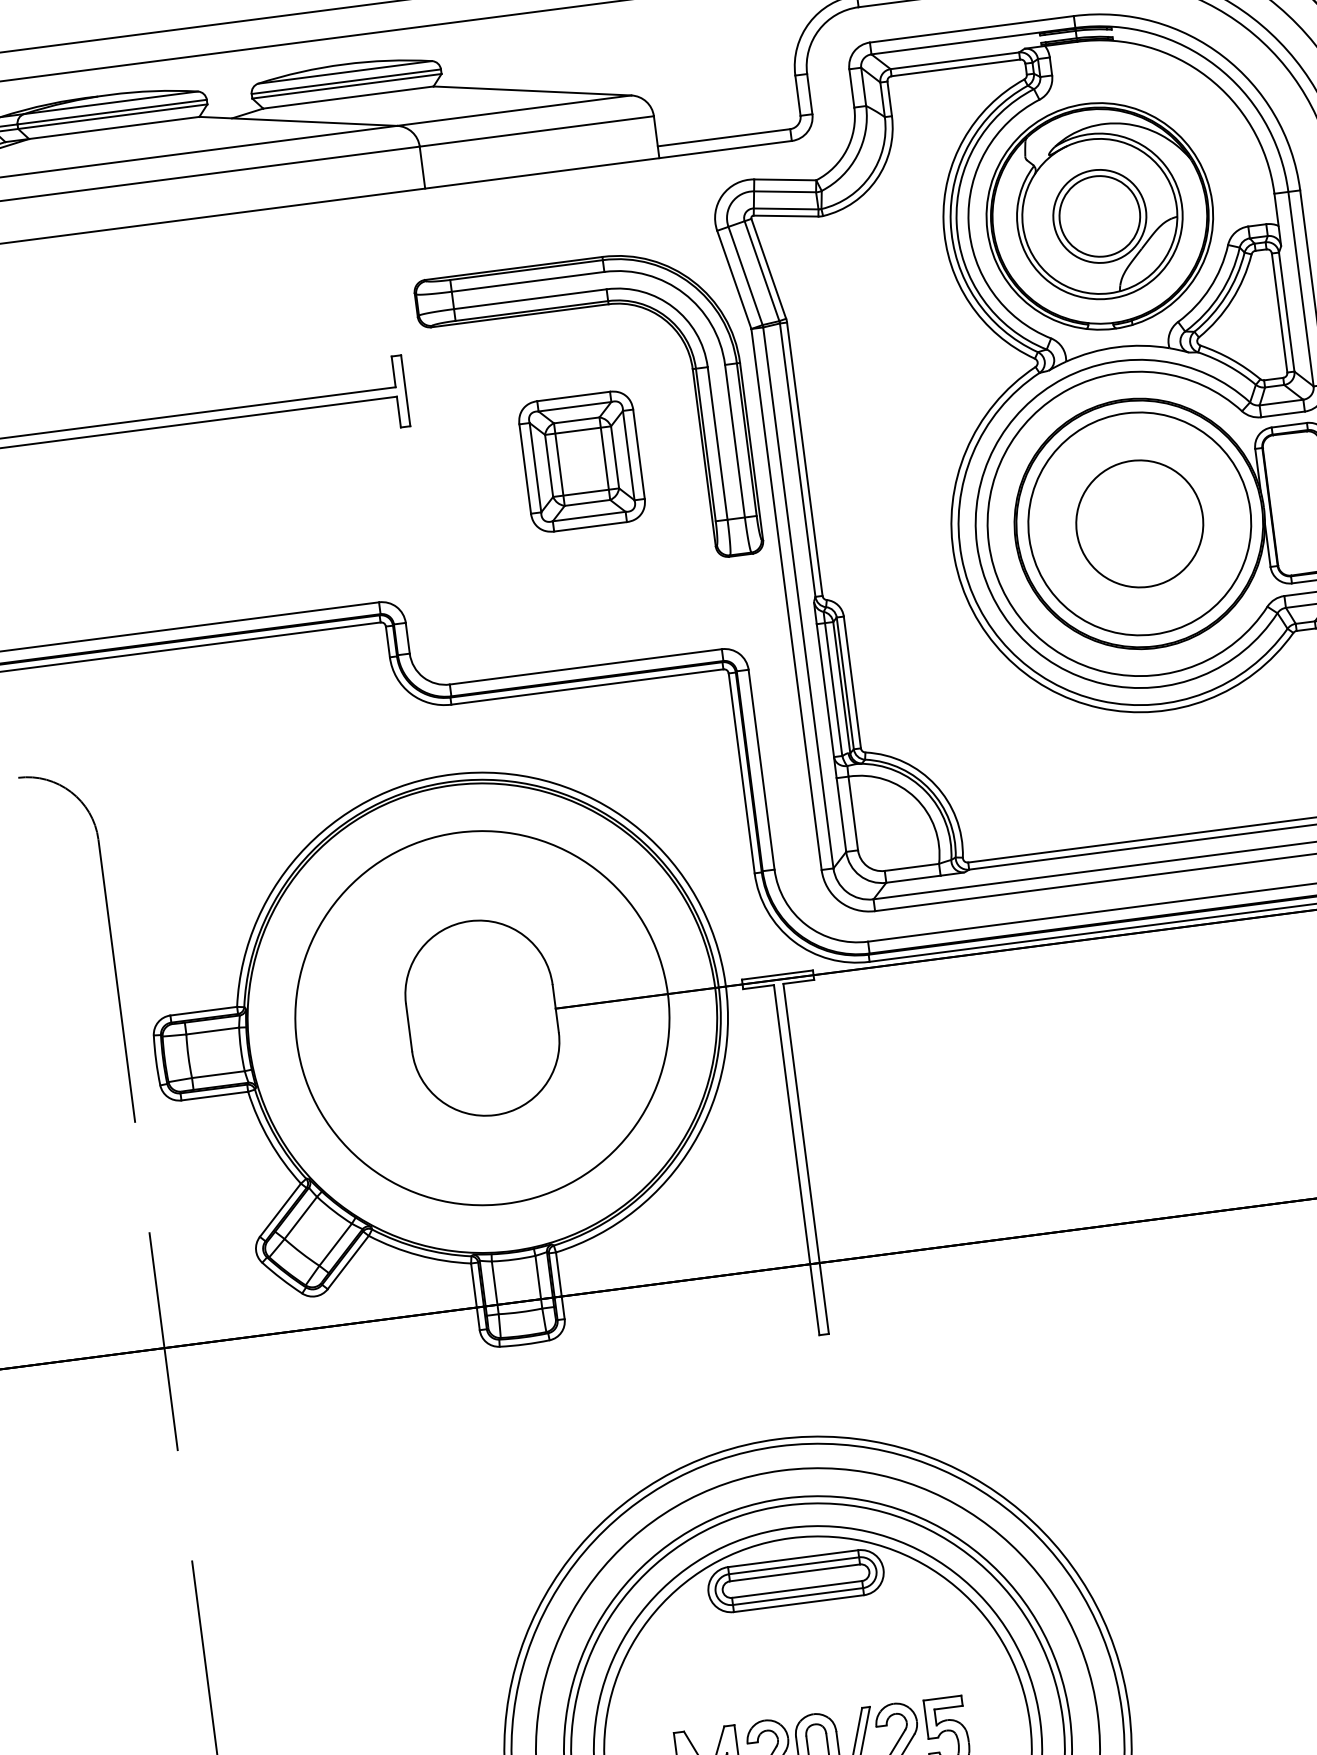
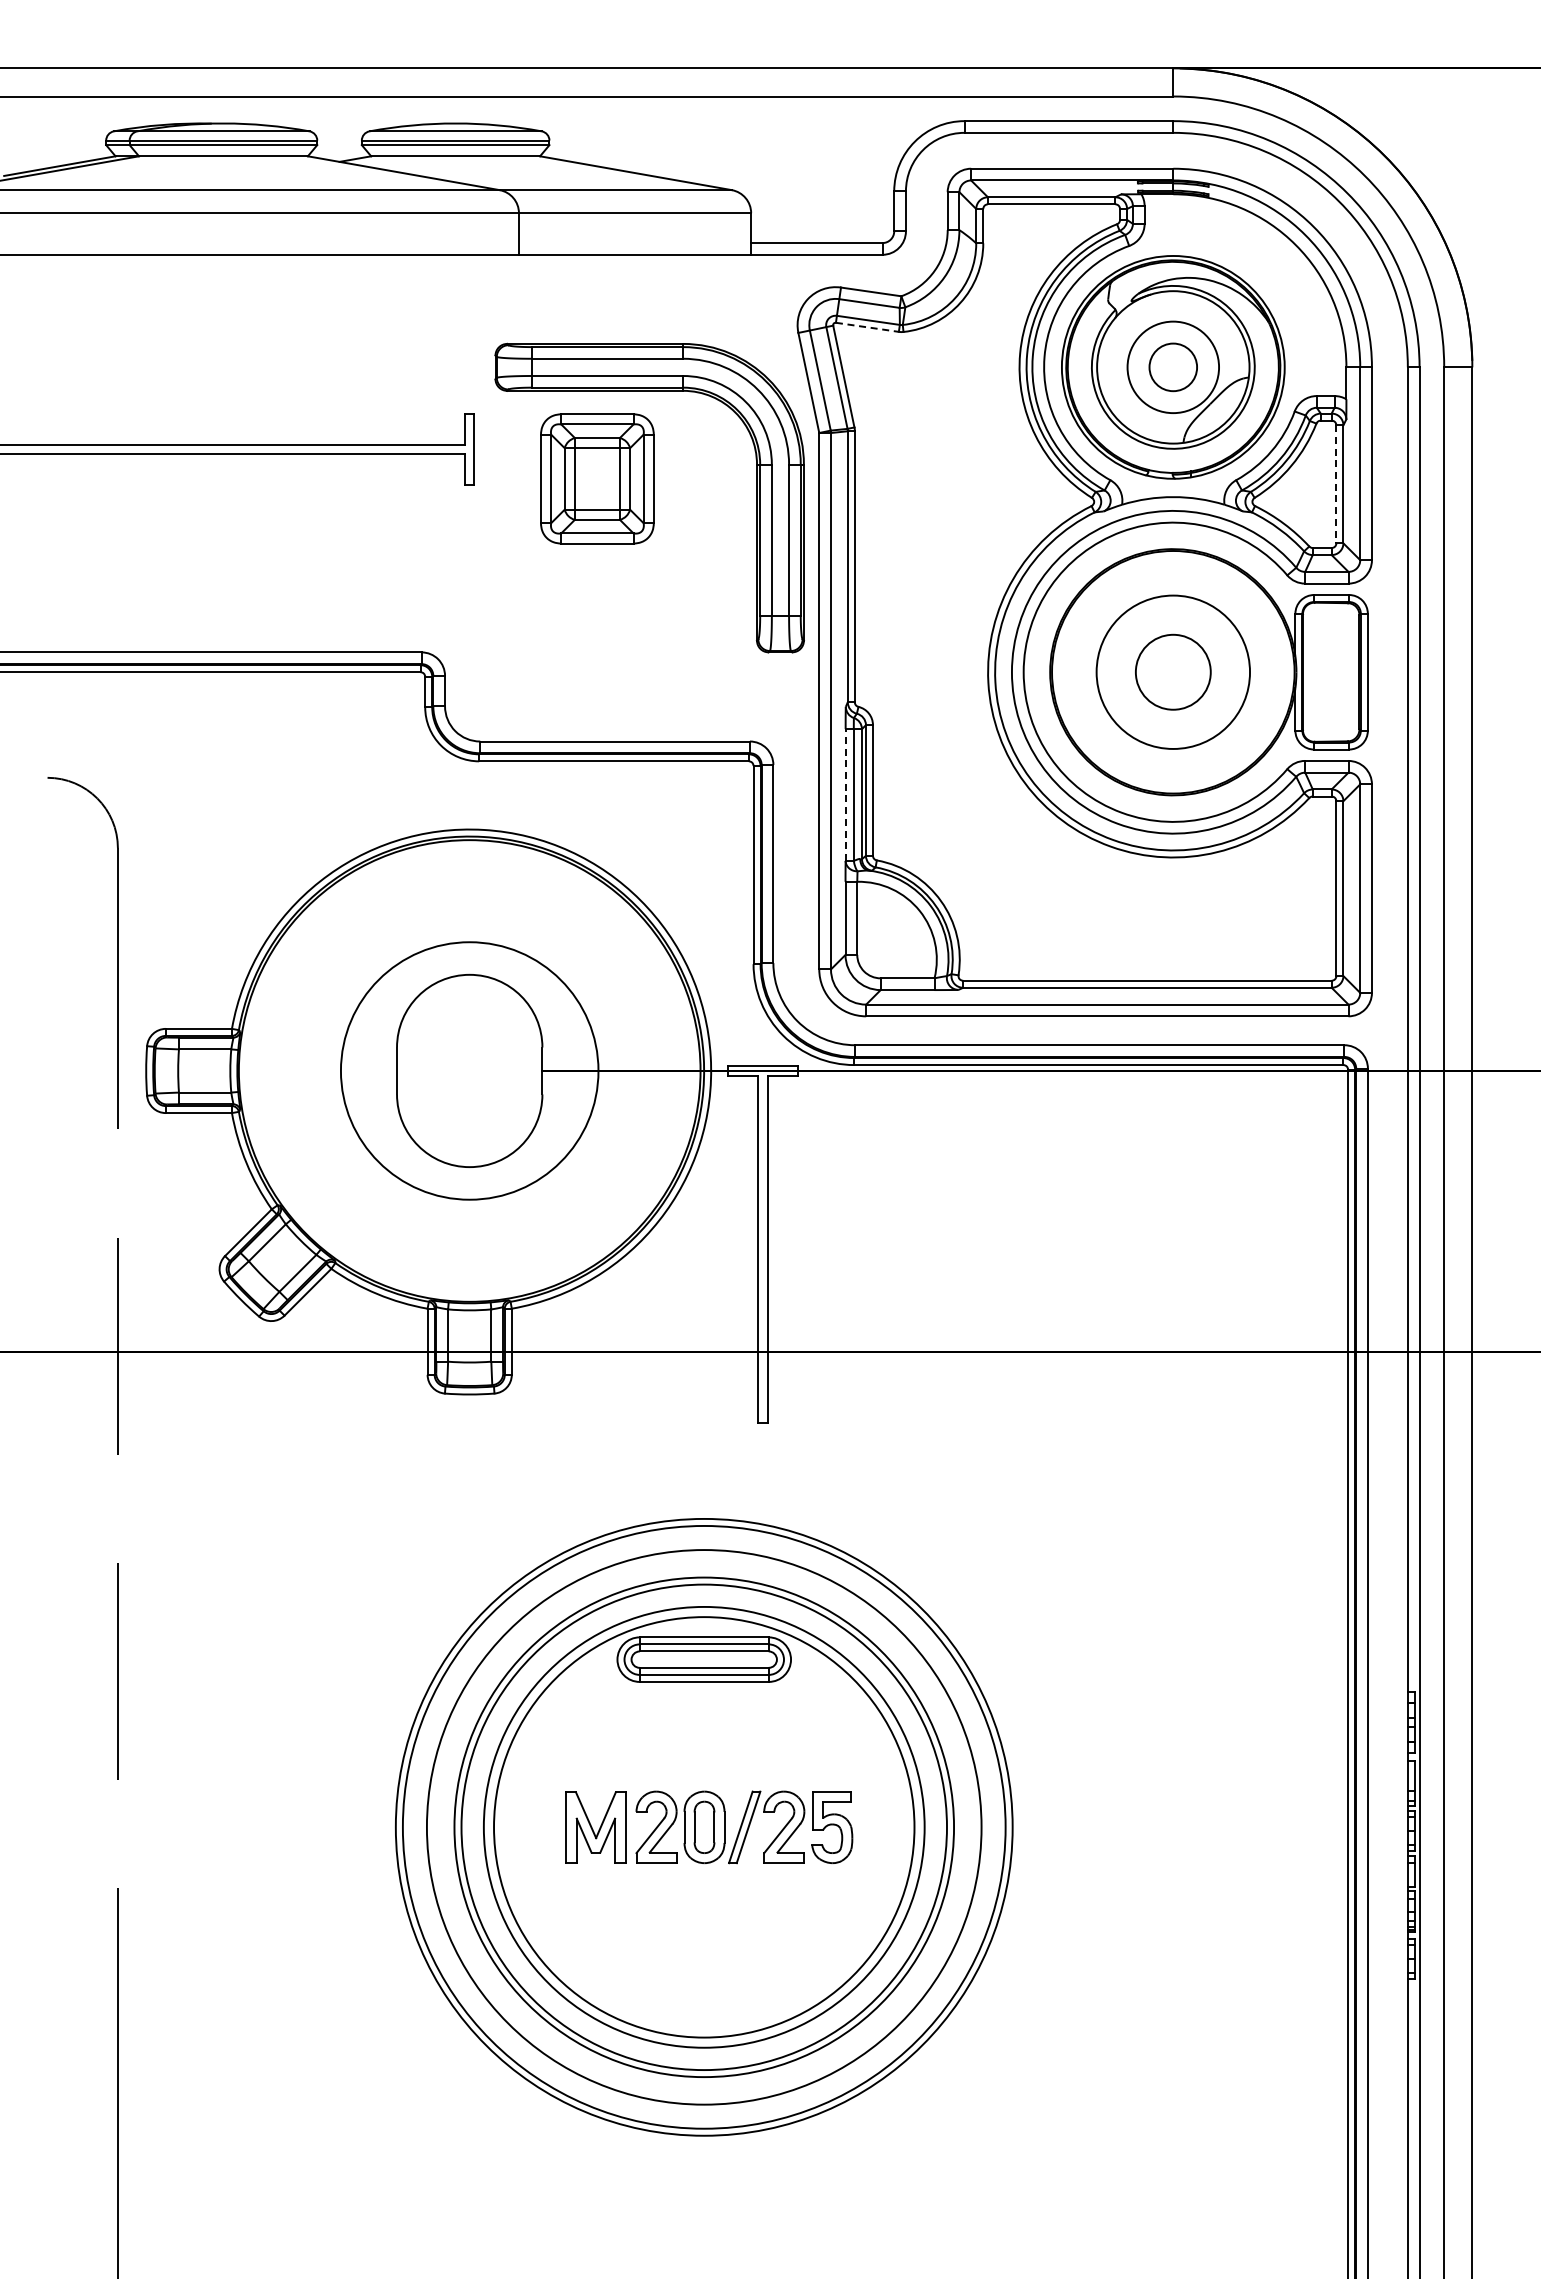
line: (786, 216) -> (867, 327), solid -> dashed
circle: (1099, 216) -> (1172, 367), size x0.6
line: (1279, 313) -> (1336, 484), solid -> dashed
part: (582, 461) -> (597, 478), moved
circle: (1138, 523) -> (1172, 671), size x0.6
circle: (1138, 523) -> (1172, 671), size x0.7
line: (825, 691) -> (845, 795), solid -> dashed
circle: (482, 1017) -> (469, 1070), size x0.7

